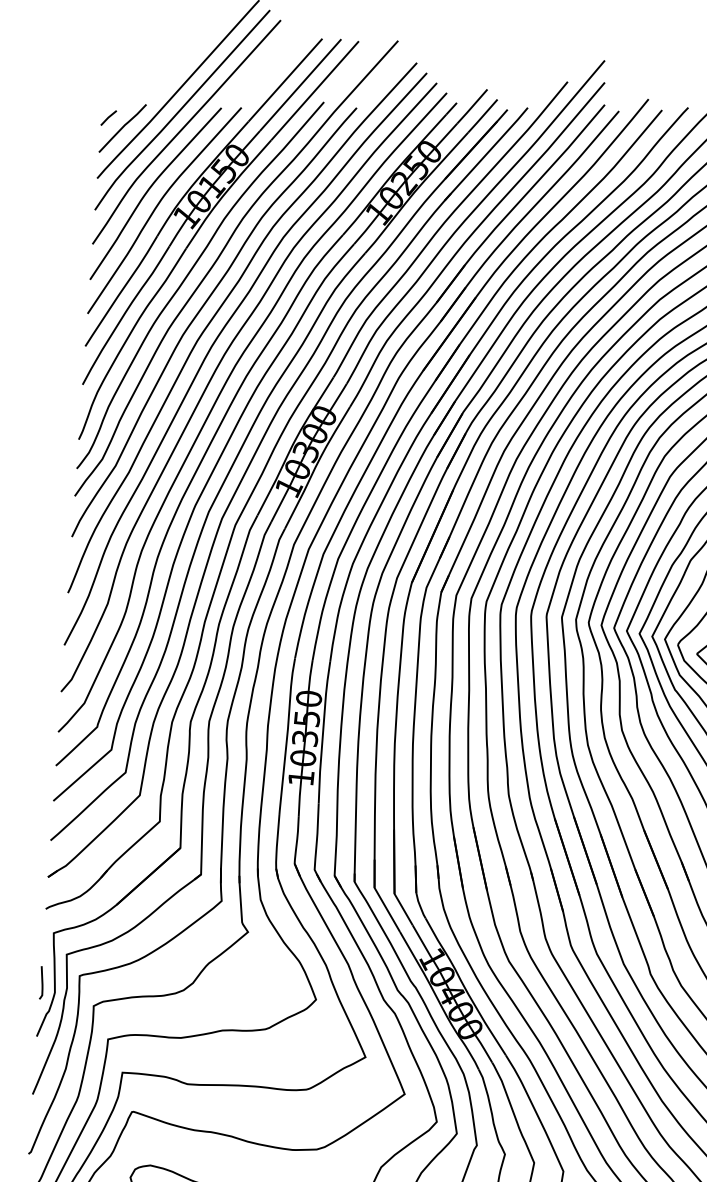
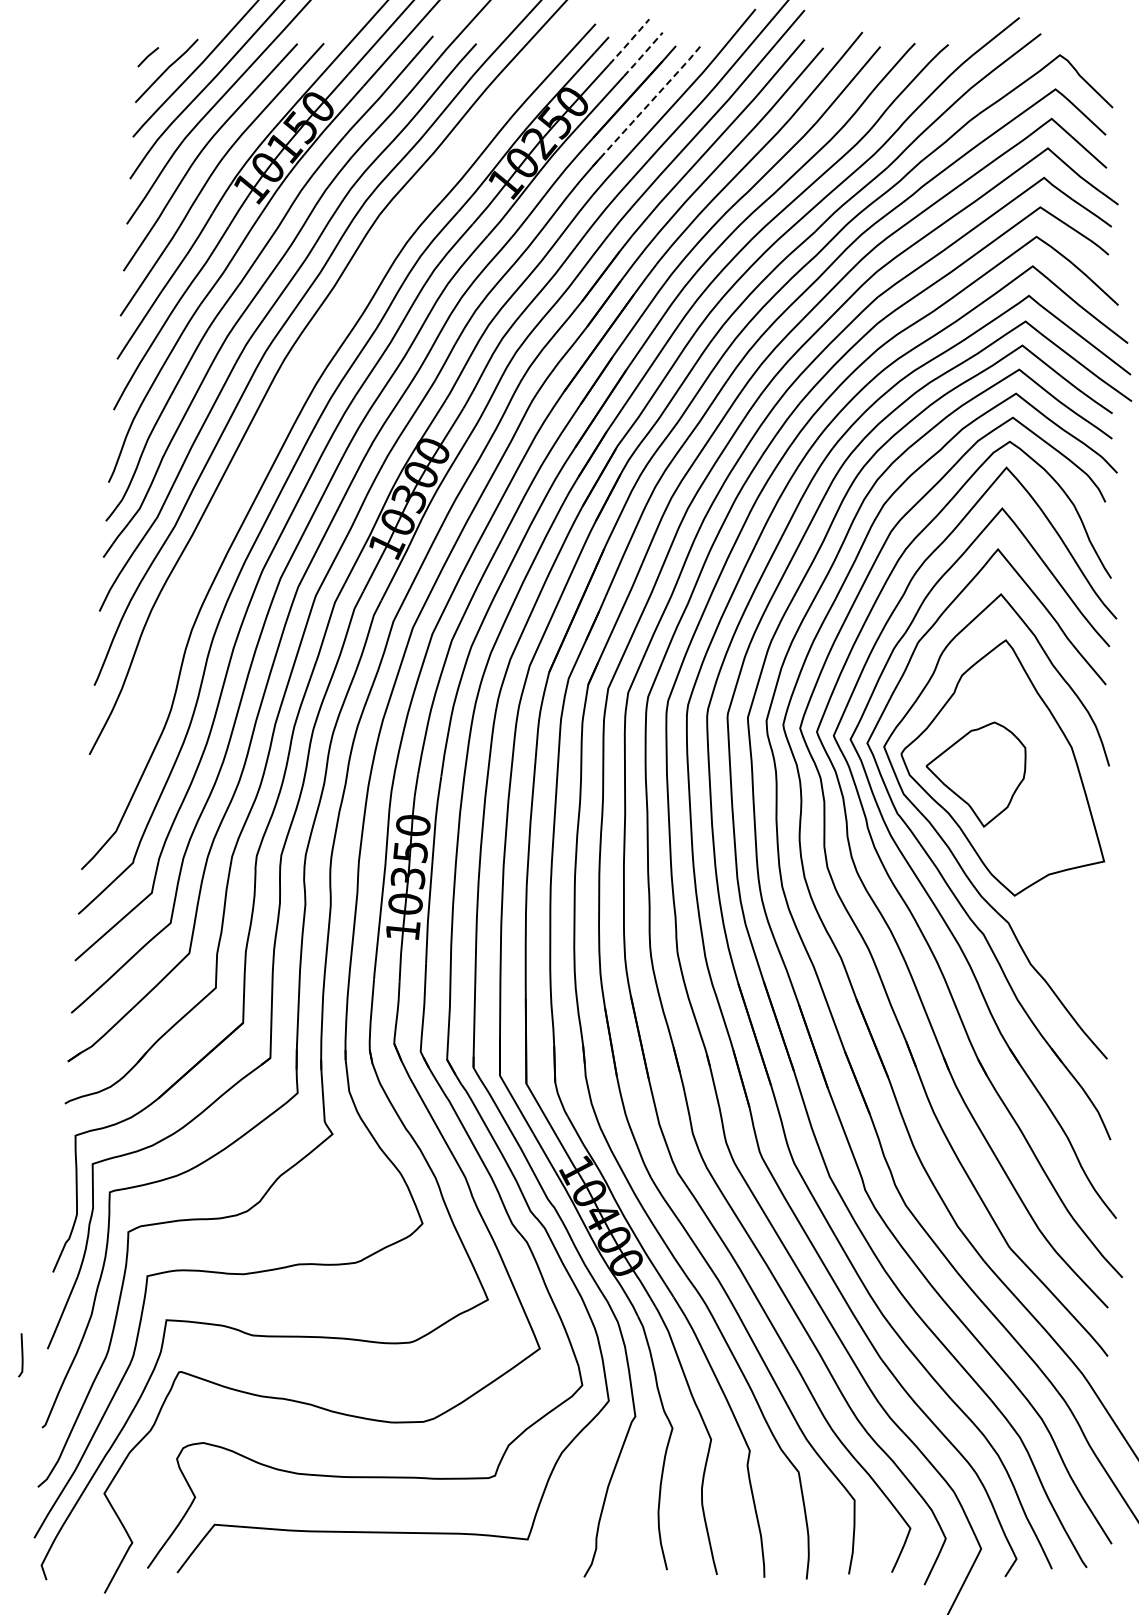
line: (472, 106) -> (629, 42), solid -> dashed
line: (483, 116) -> (643, 54), solid -> dashed
line: (486, 154) -> (647, 105), solid -> dashed
curve: (217, 368) -> (292, 388), removed
curve: (41, 982) -> (21, 1355), moved

